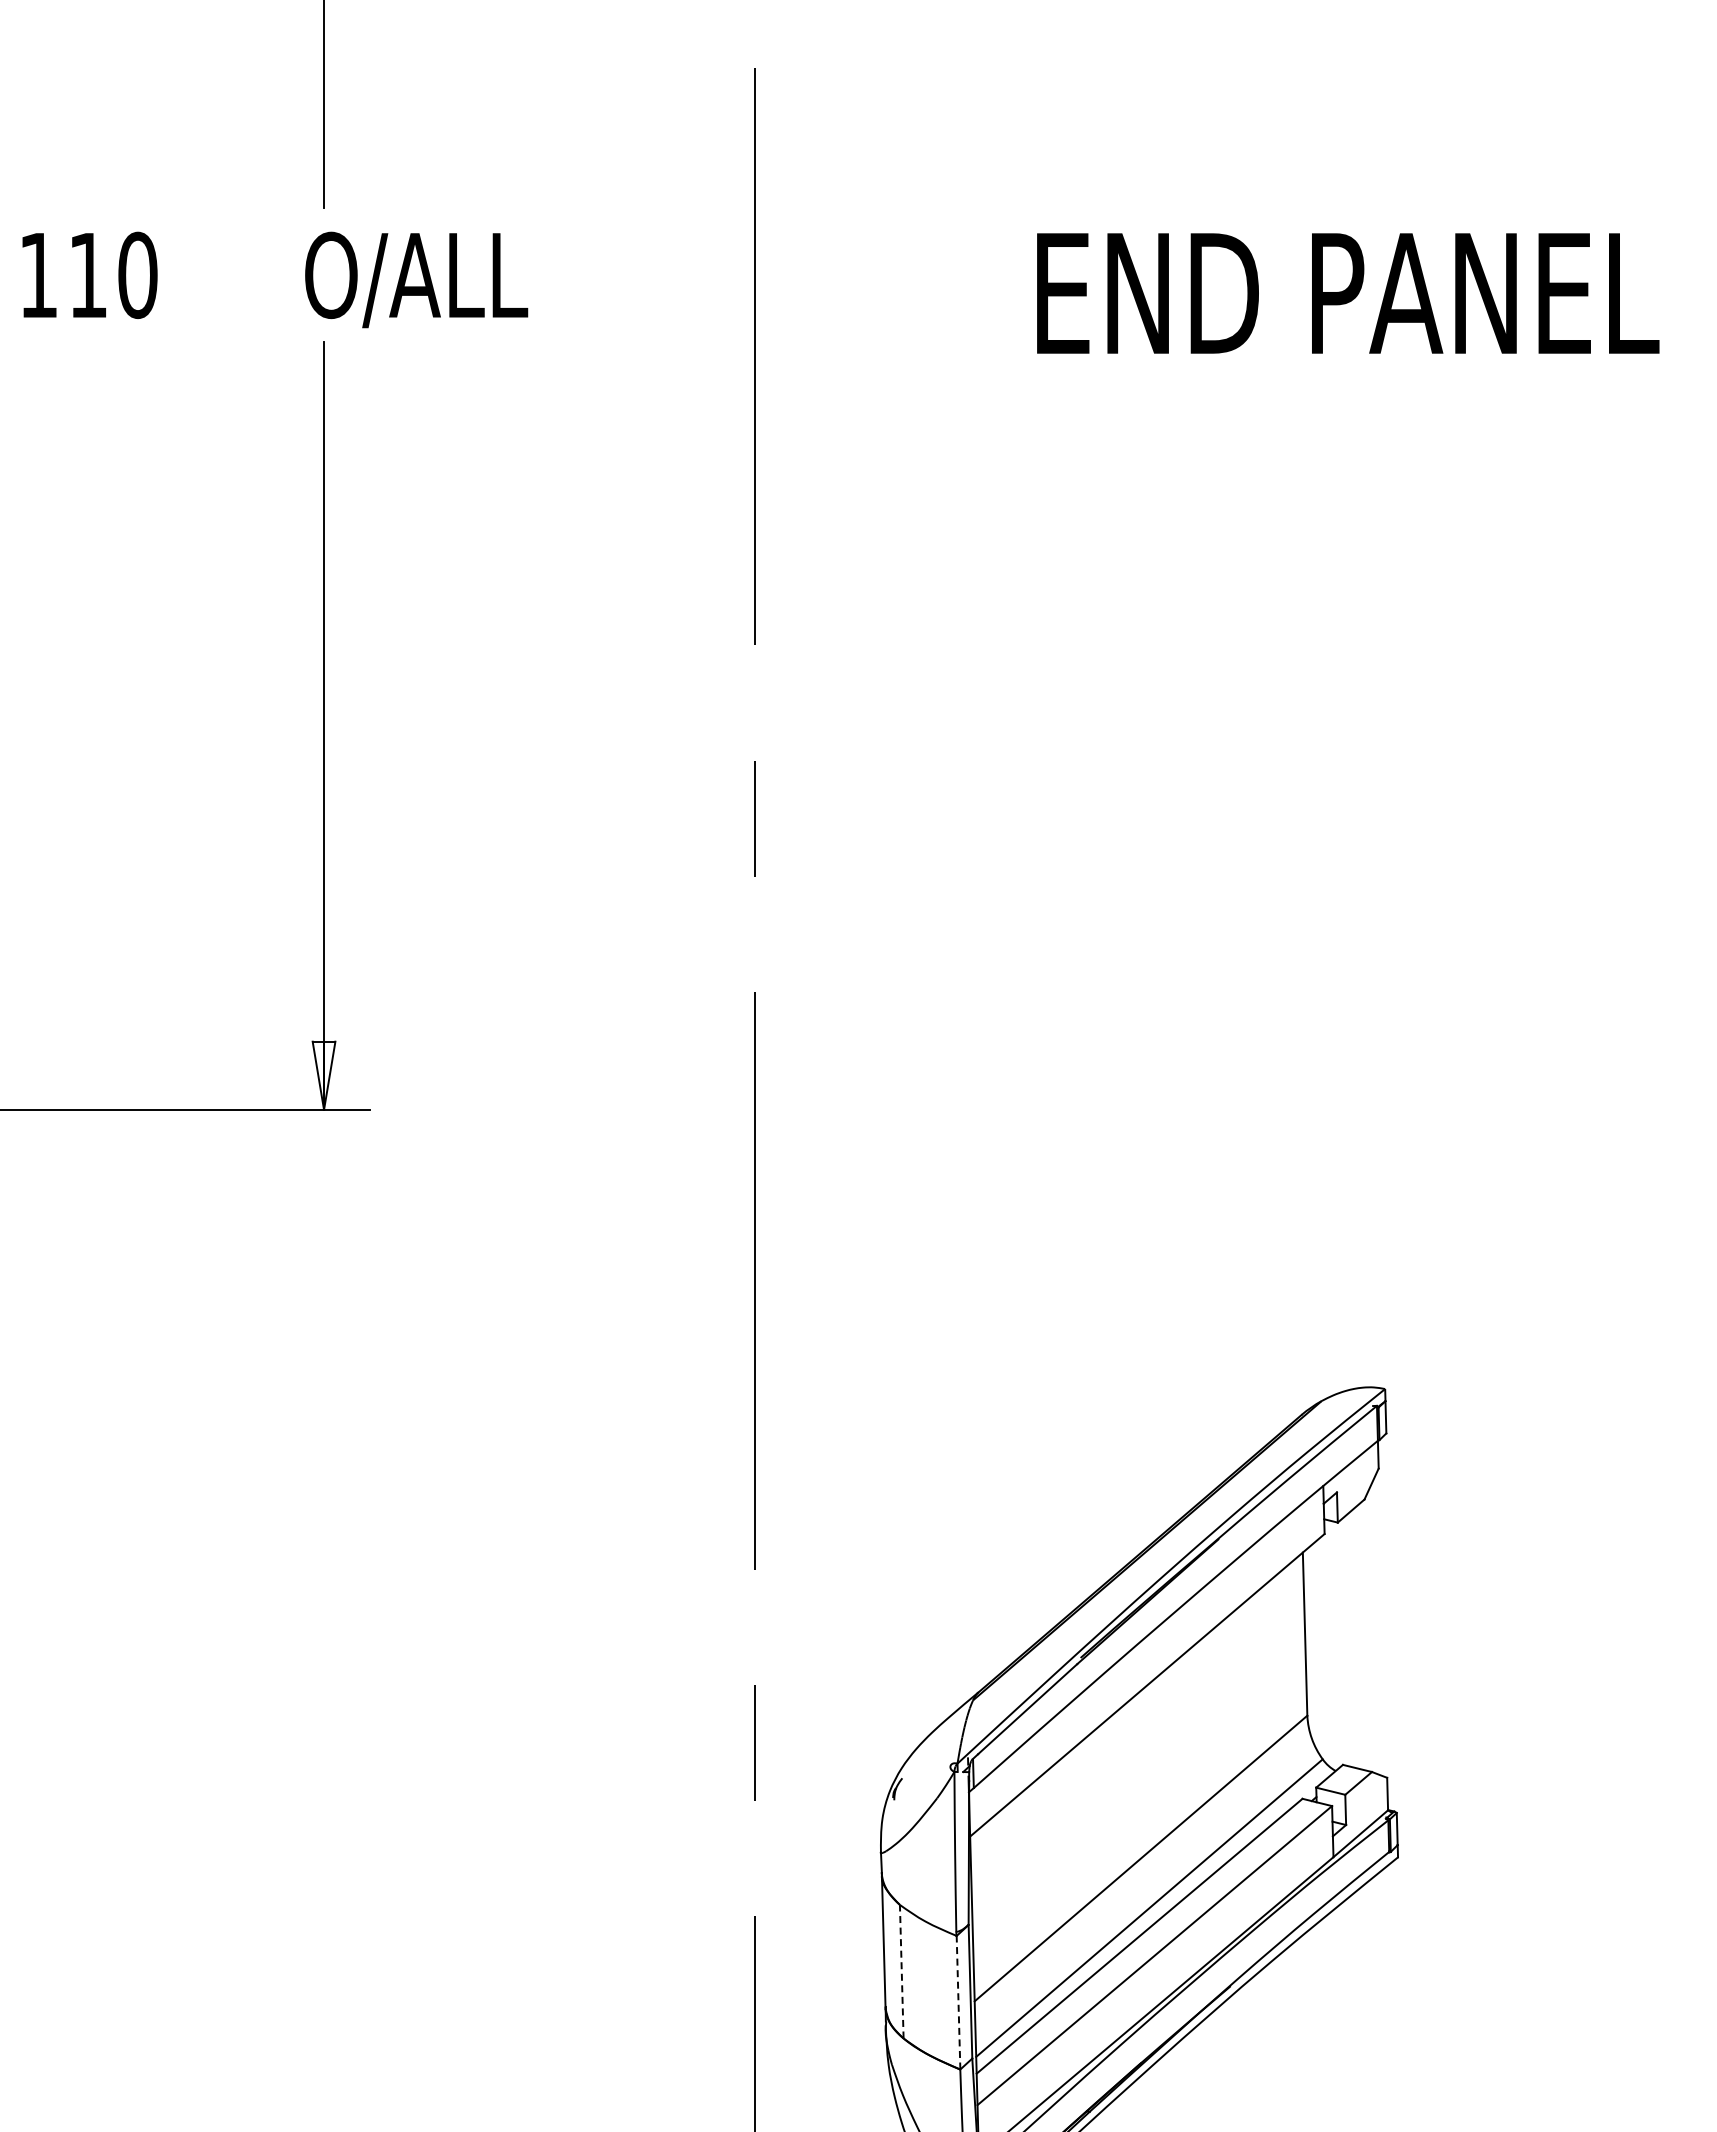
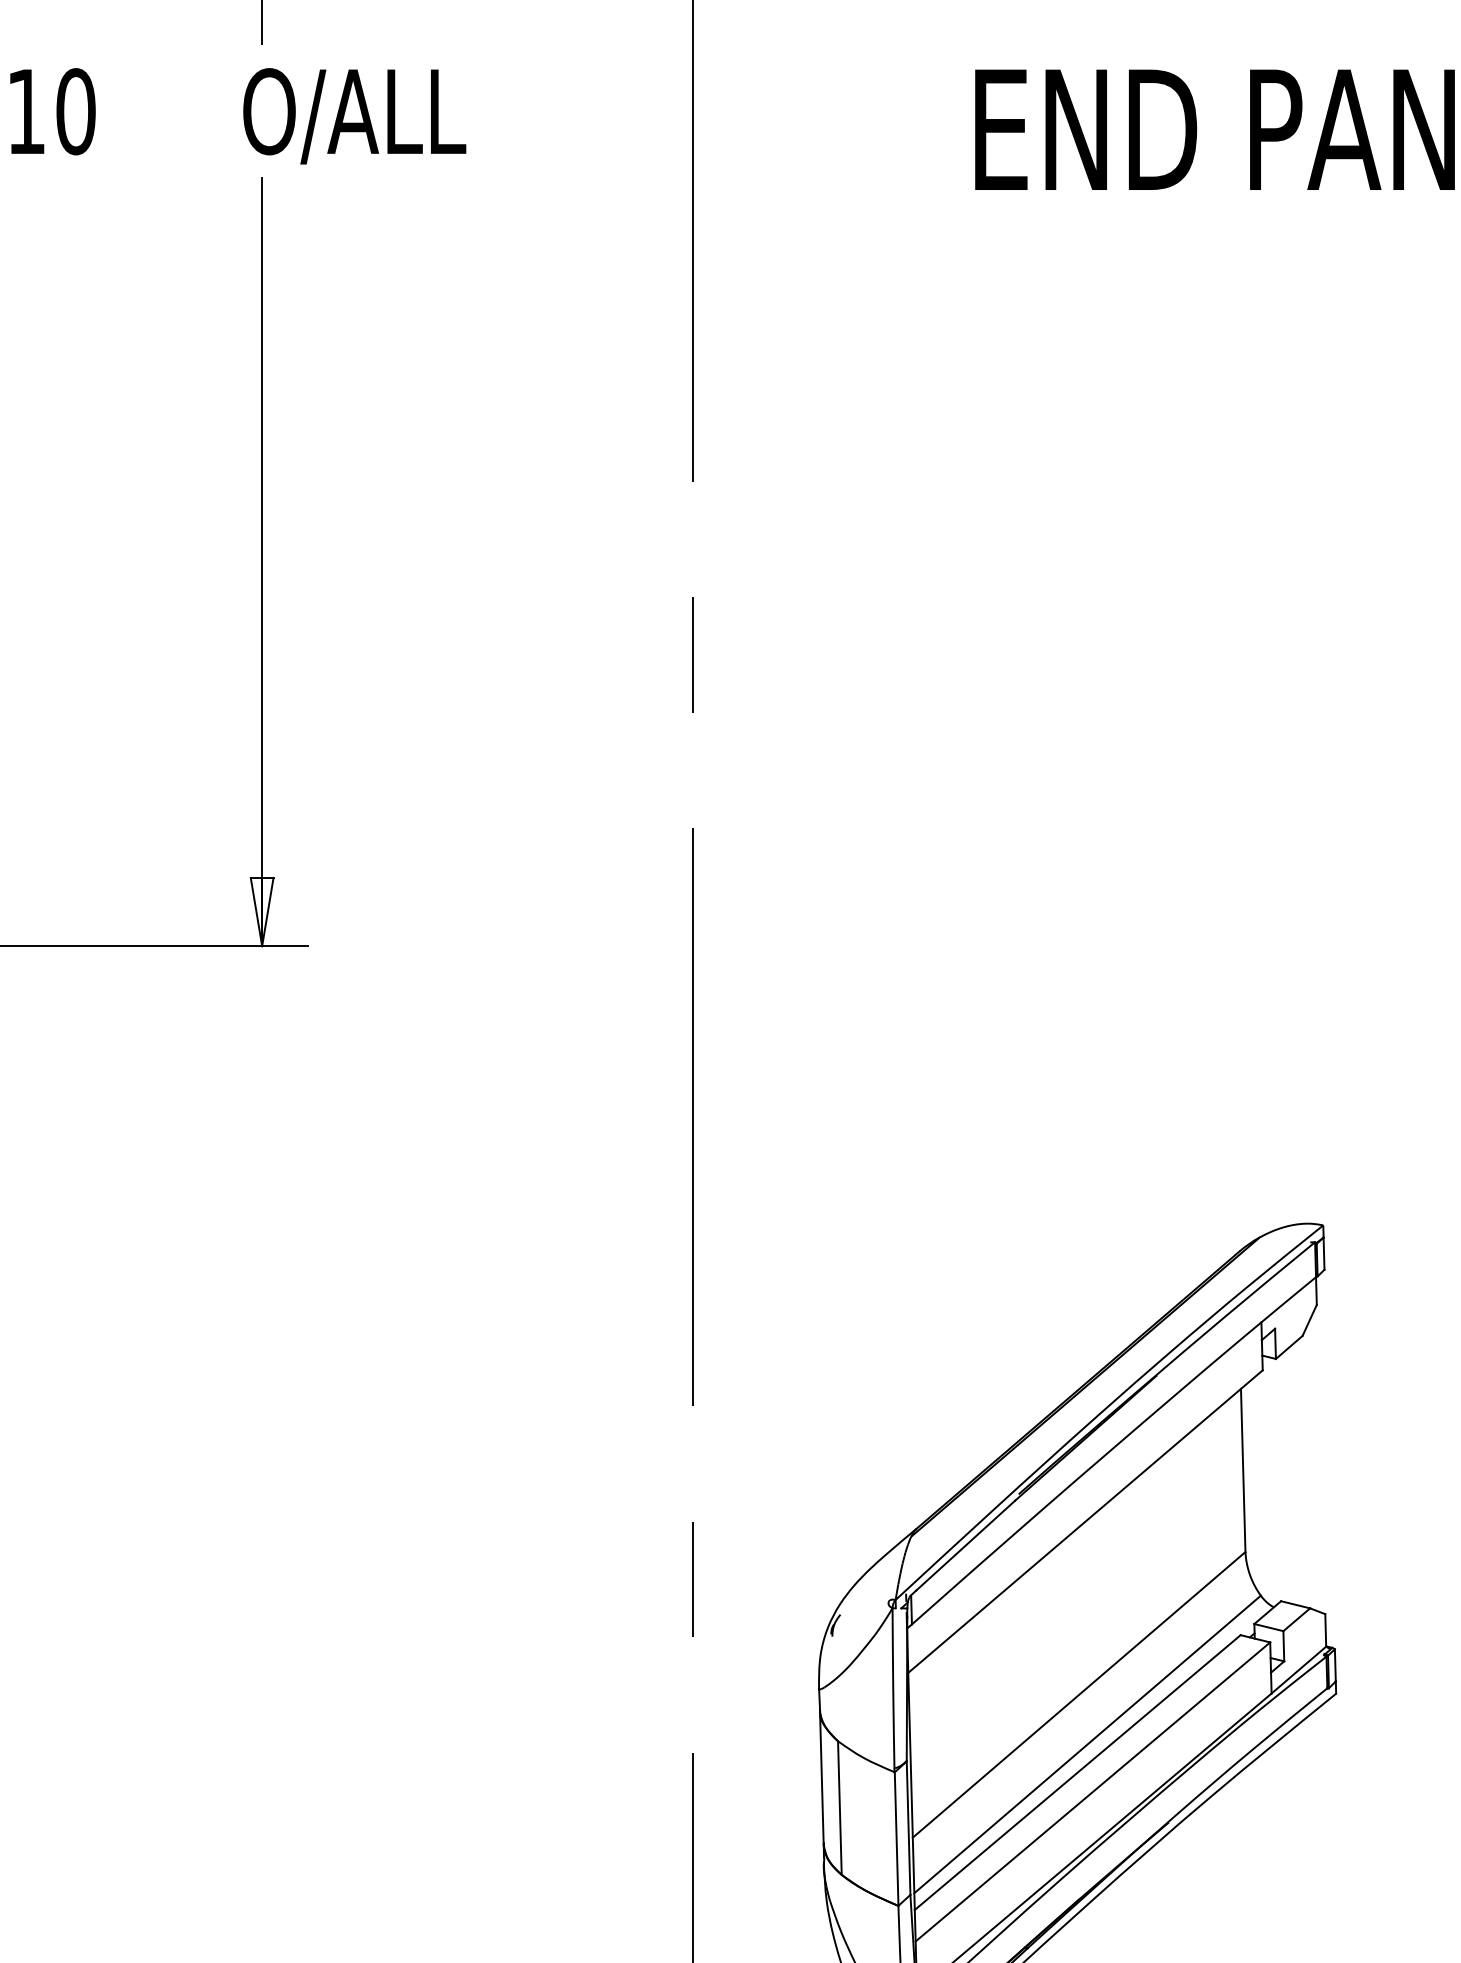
line: (901, 1971) -> (839, 1807), dashed -> solid
line: (958, 2002) -> (896, 1838), dashed -> solid

